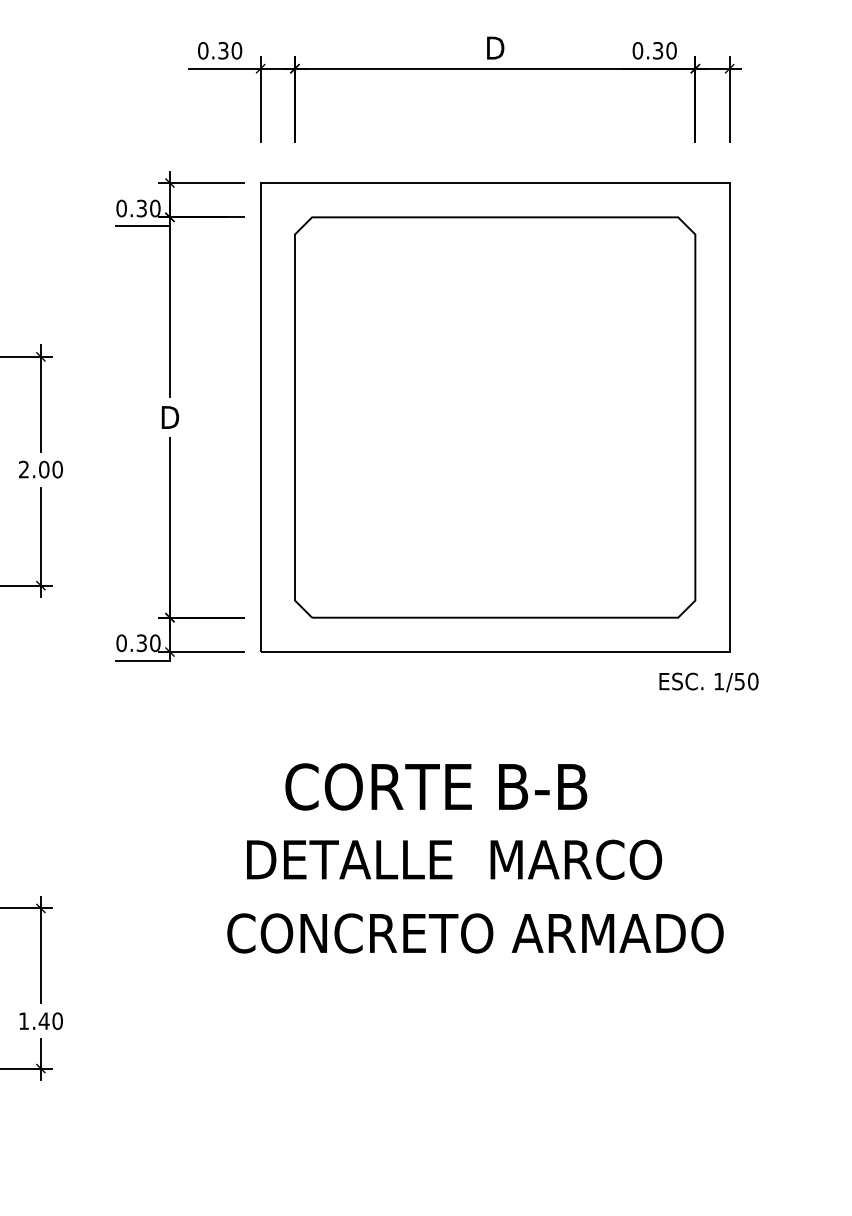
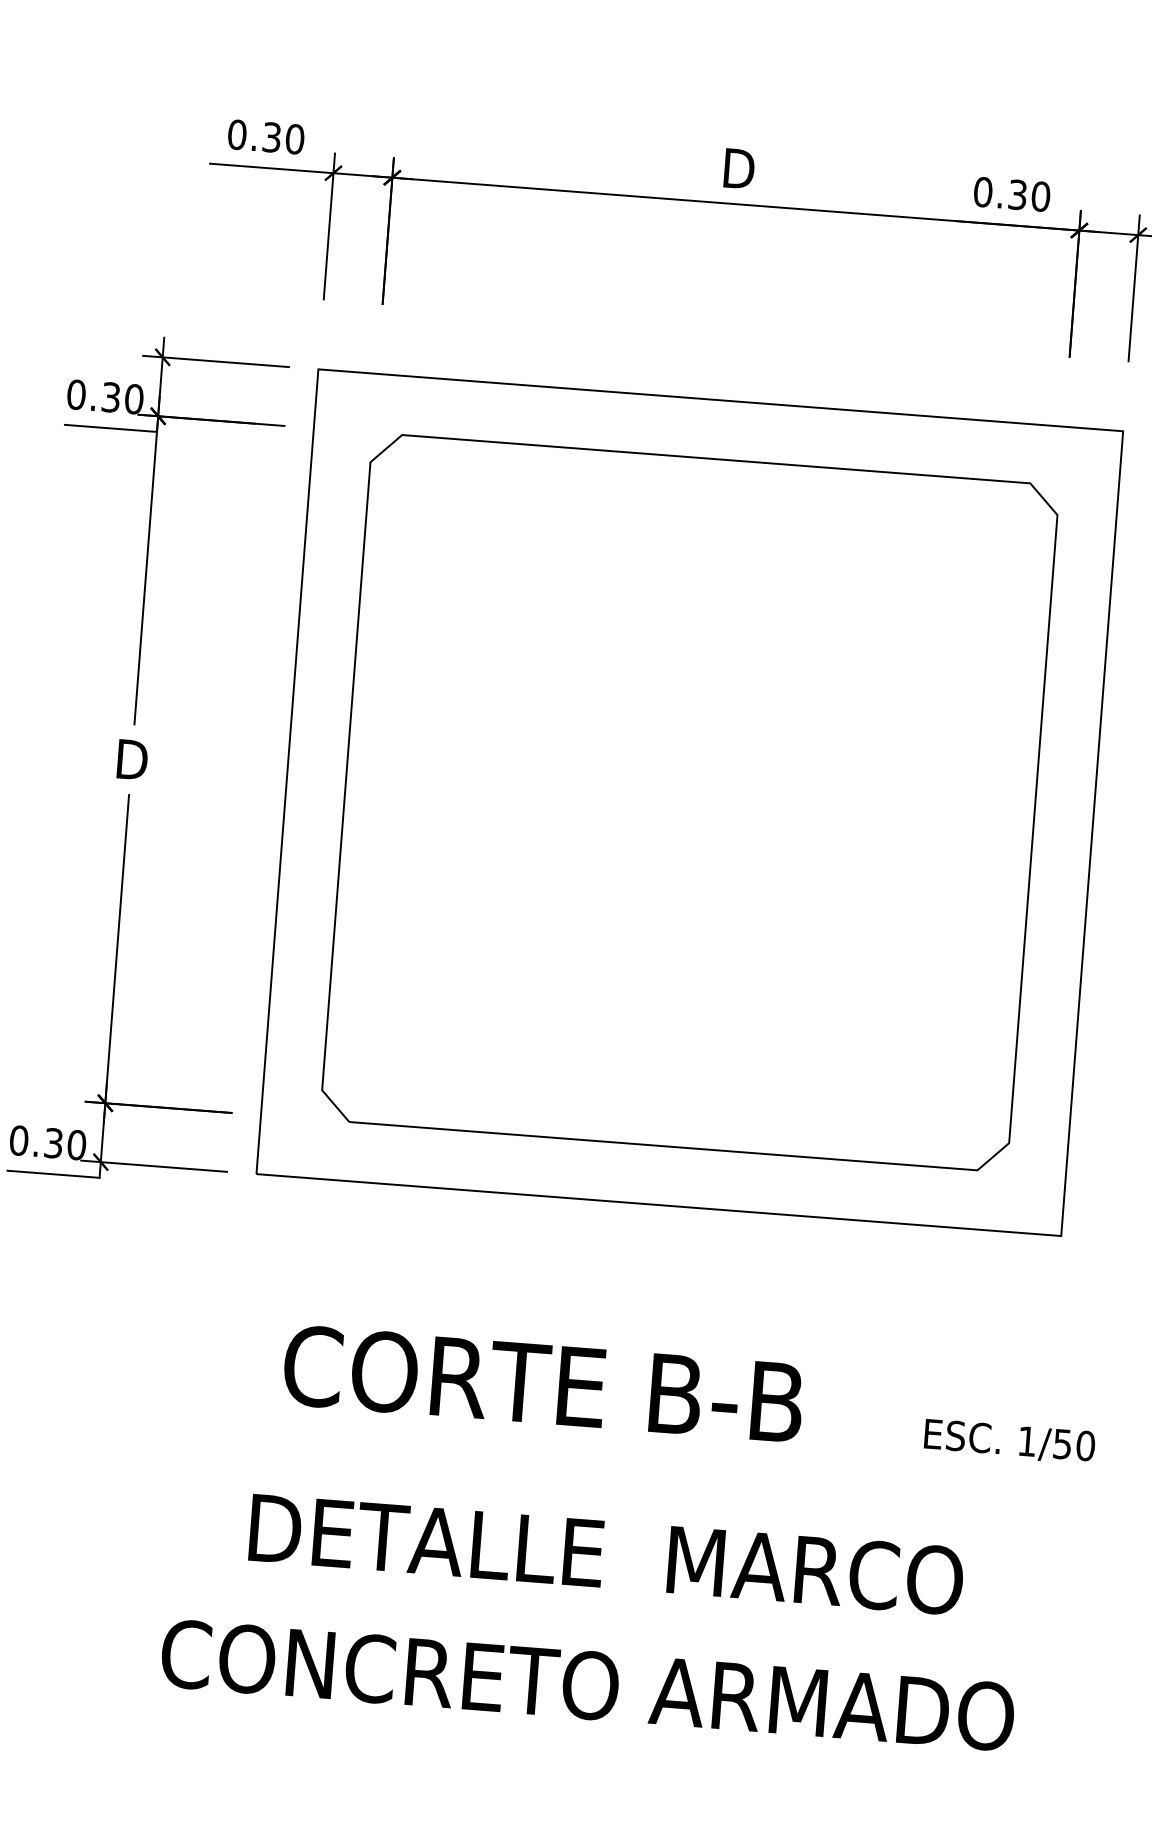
text: (708, 682) -> (1008, 1441), moved
text: (436, 786) -> (543, 1383), moved
text: (454, 859) -> (606, 1553), moved

